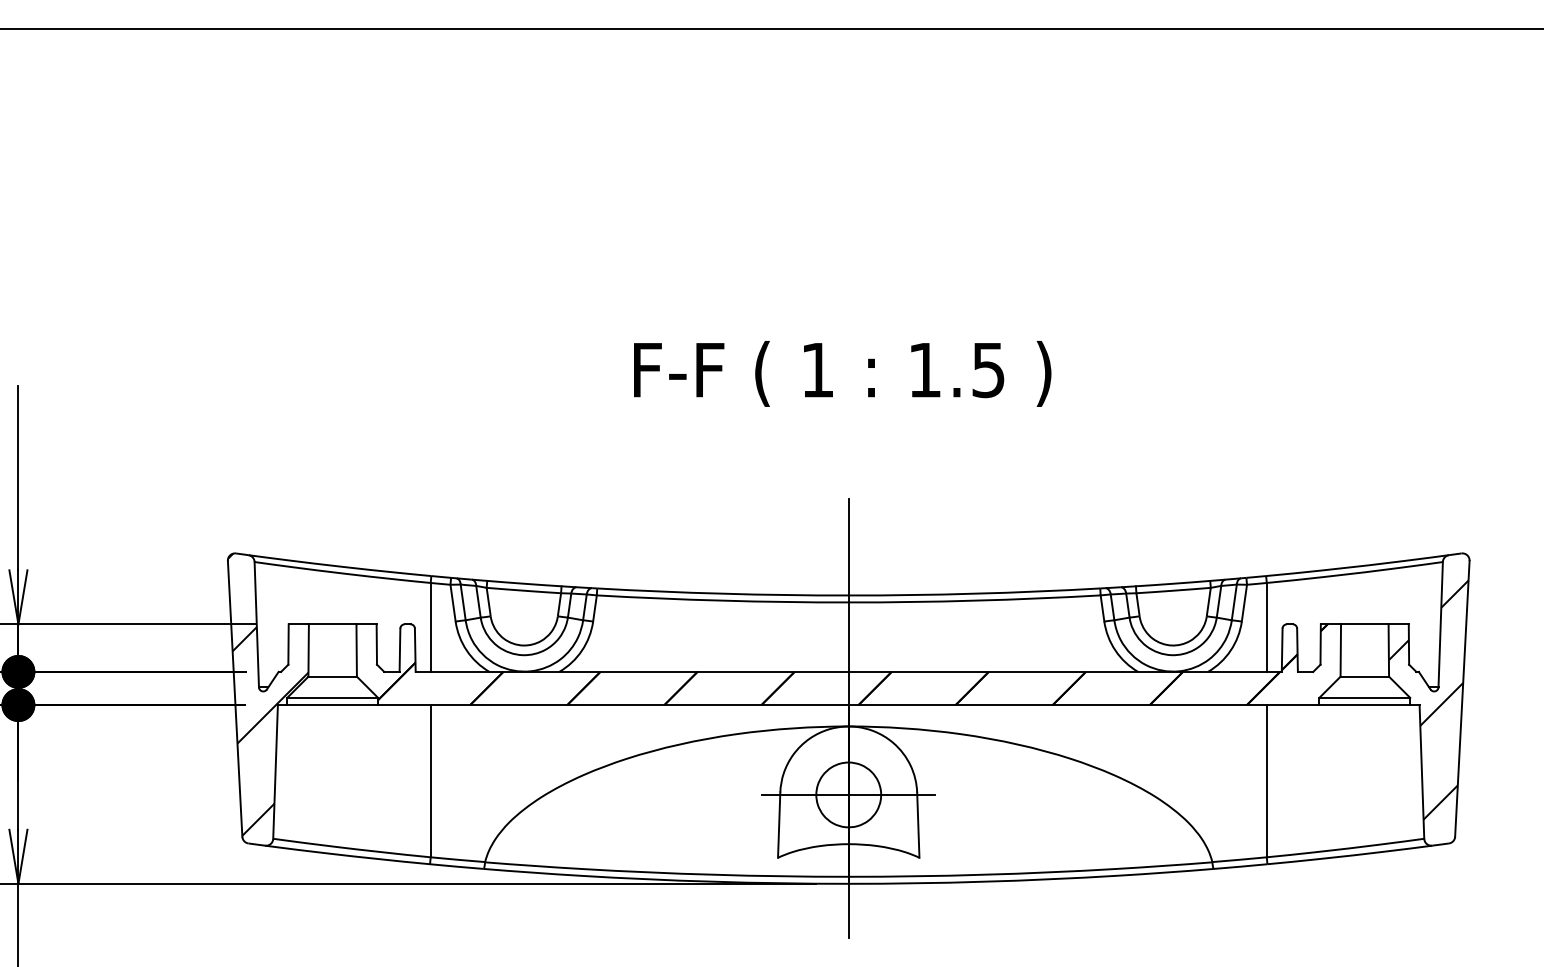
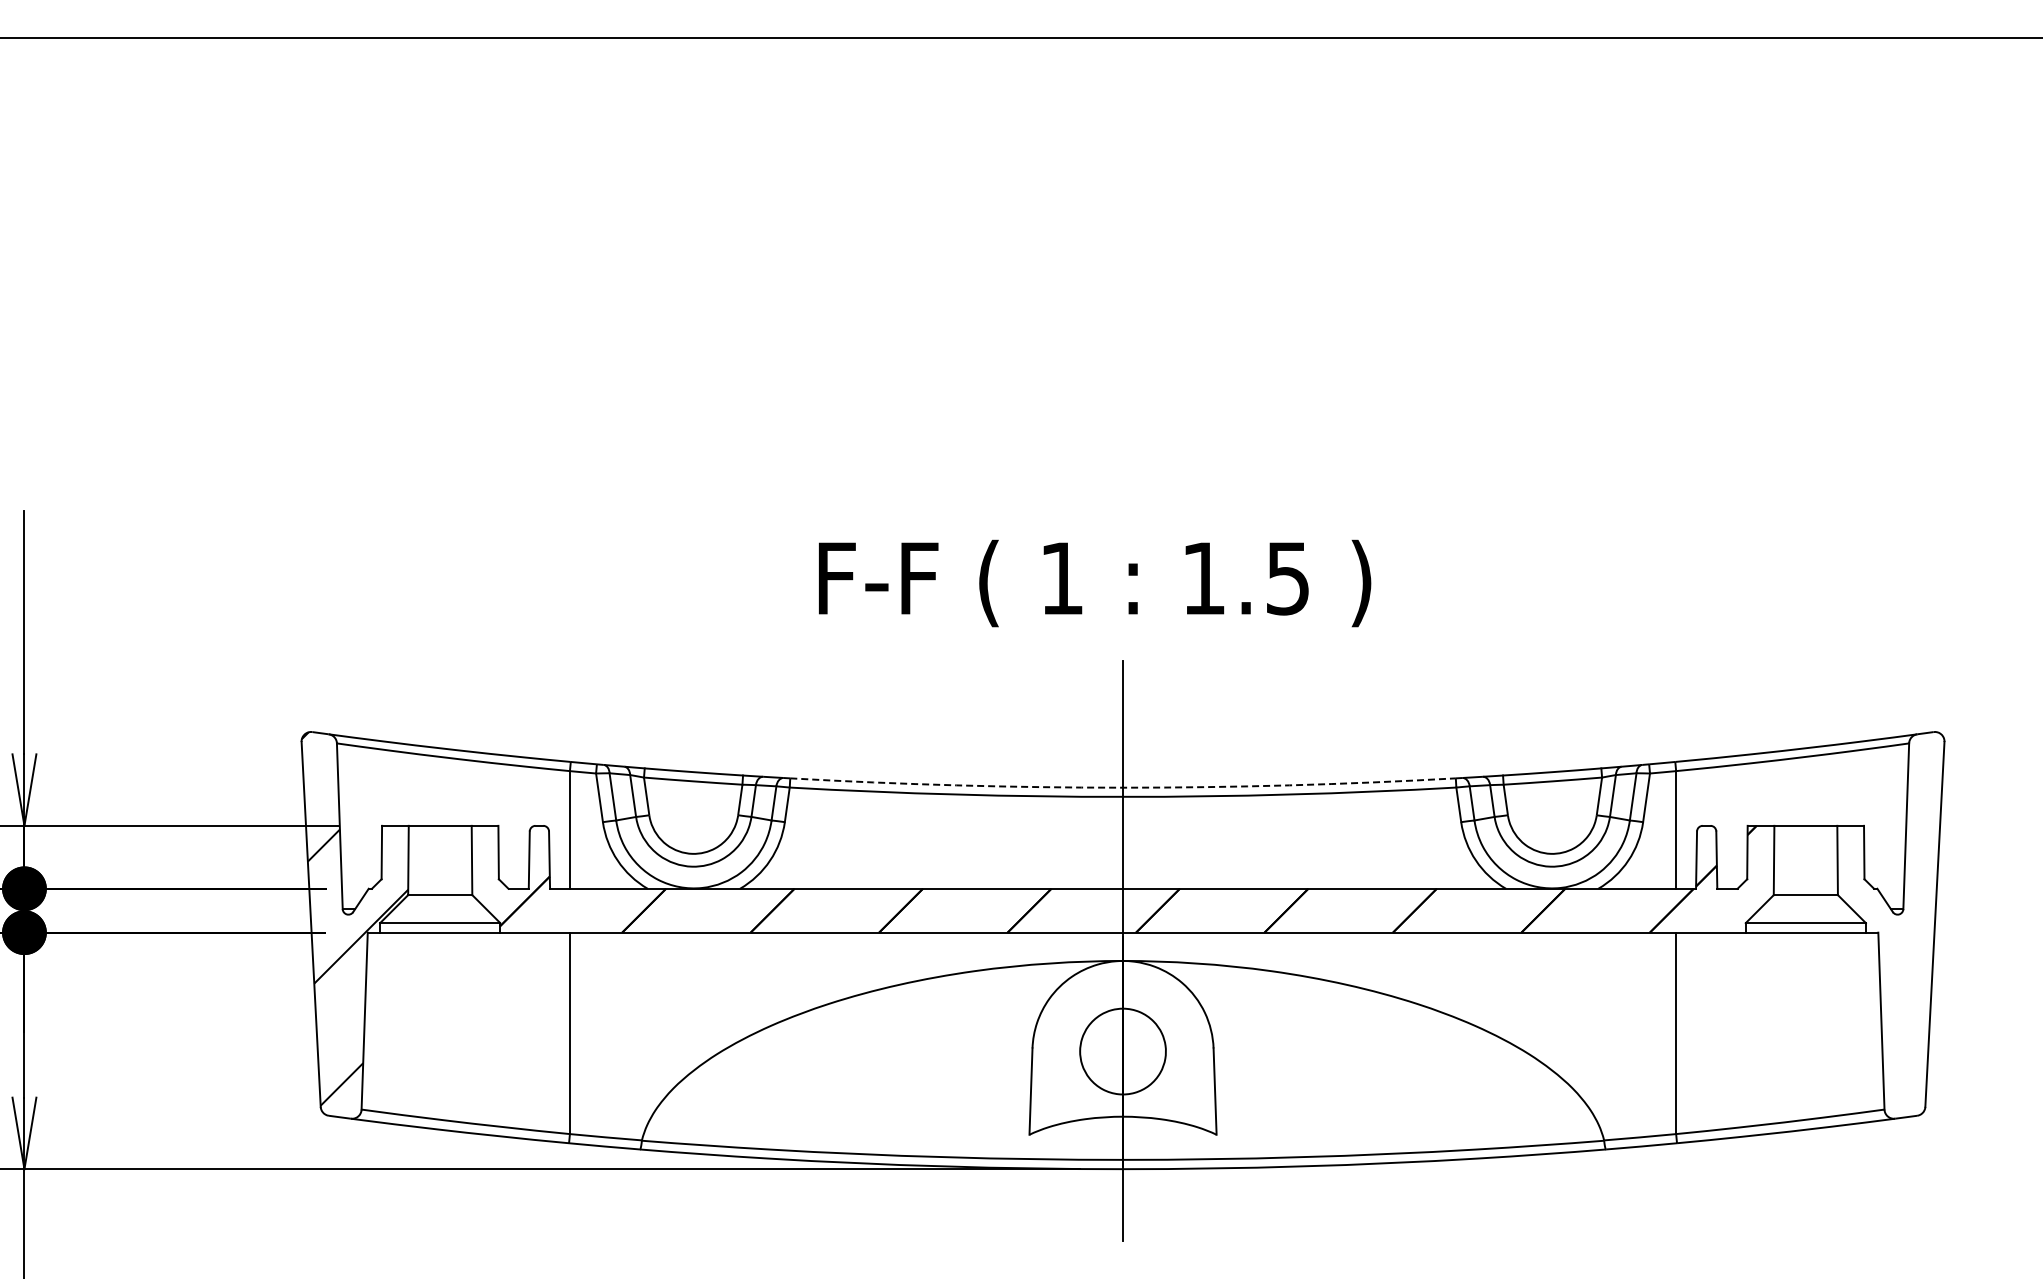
text: (843, 373) -> (1095, 583), moved
arc: (849, 595) -> (1123, 787), solid -> dashed
hatch: (1428, 699) -> (1890, 925), removed
line: (848, 794) -> (1122, 1051), removed

